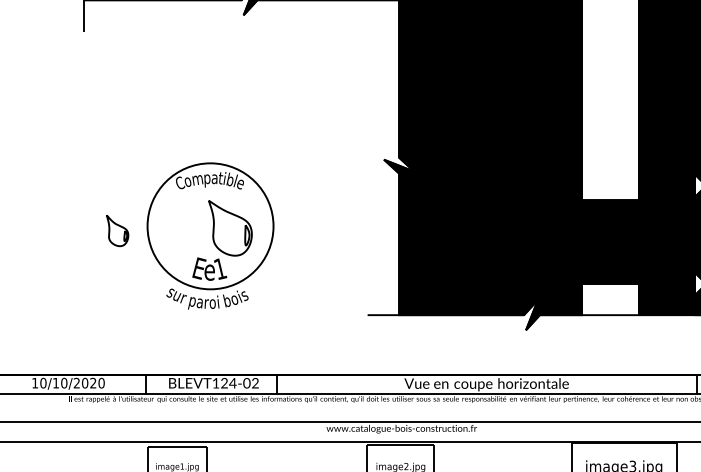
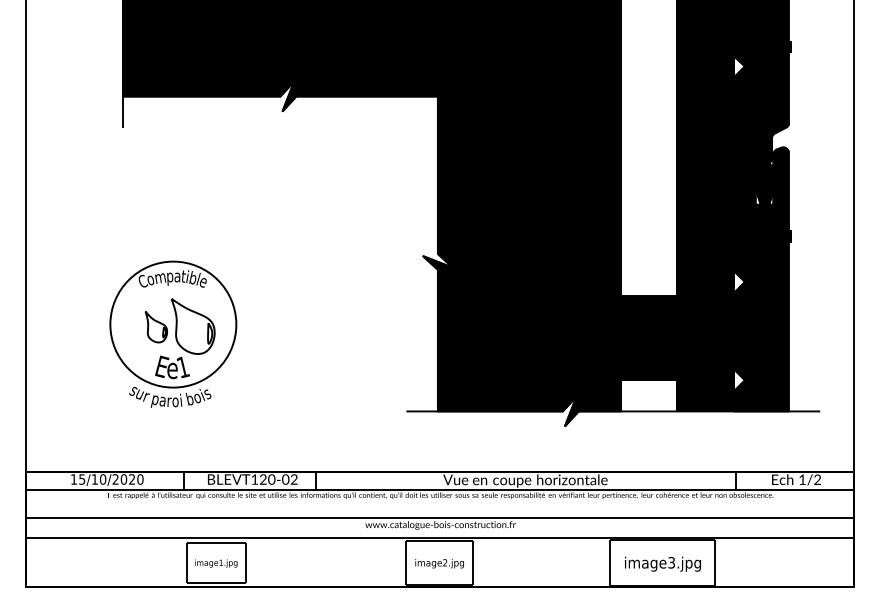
part: (210, 235) -> (173, 333), moved
text: (43, 383) -> (82, 479), 10/10/2020 -> 15/10/2020
text: (232, 383) -> (271, 479), \c16711848;BLEVT124-02 -> \c16711848;BLEVT120-02

